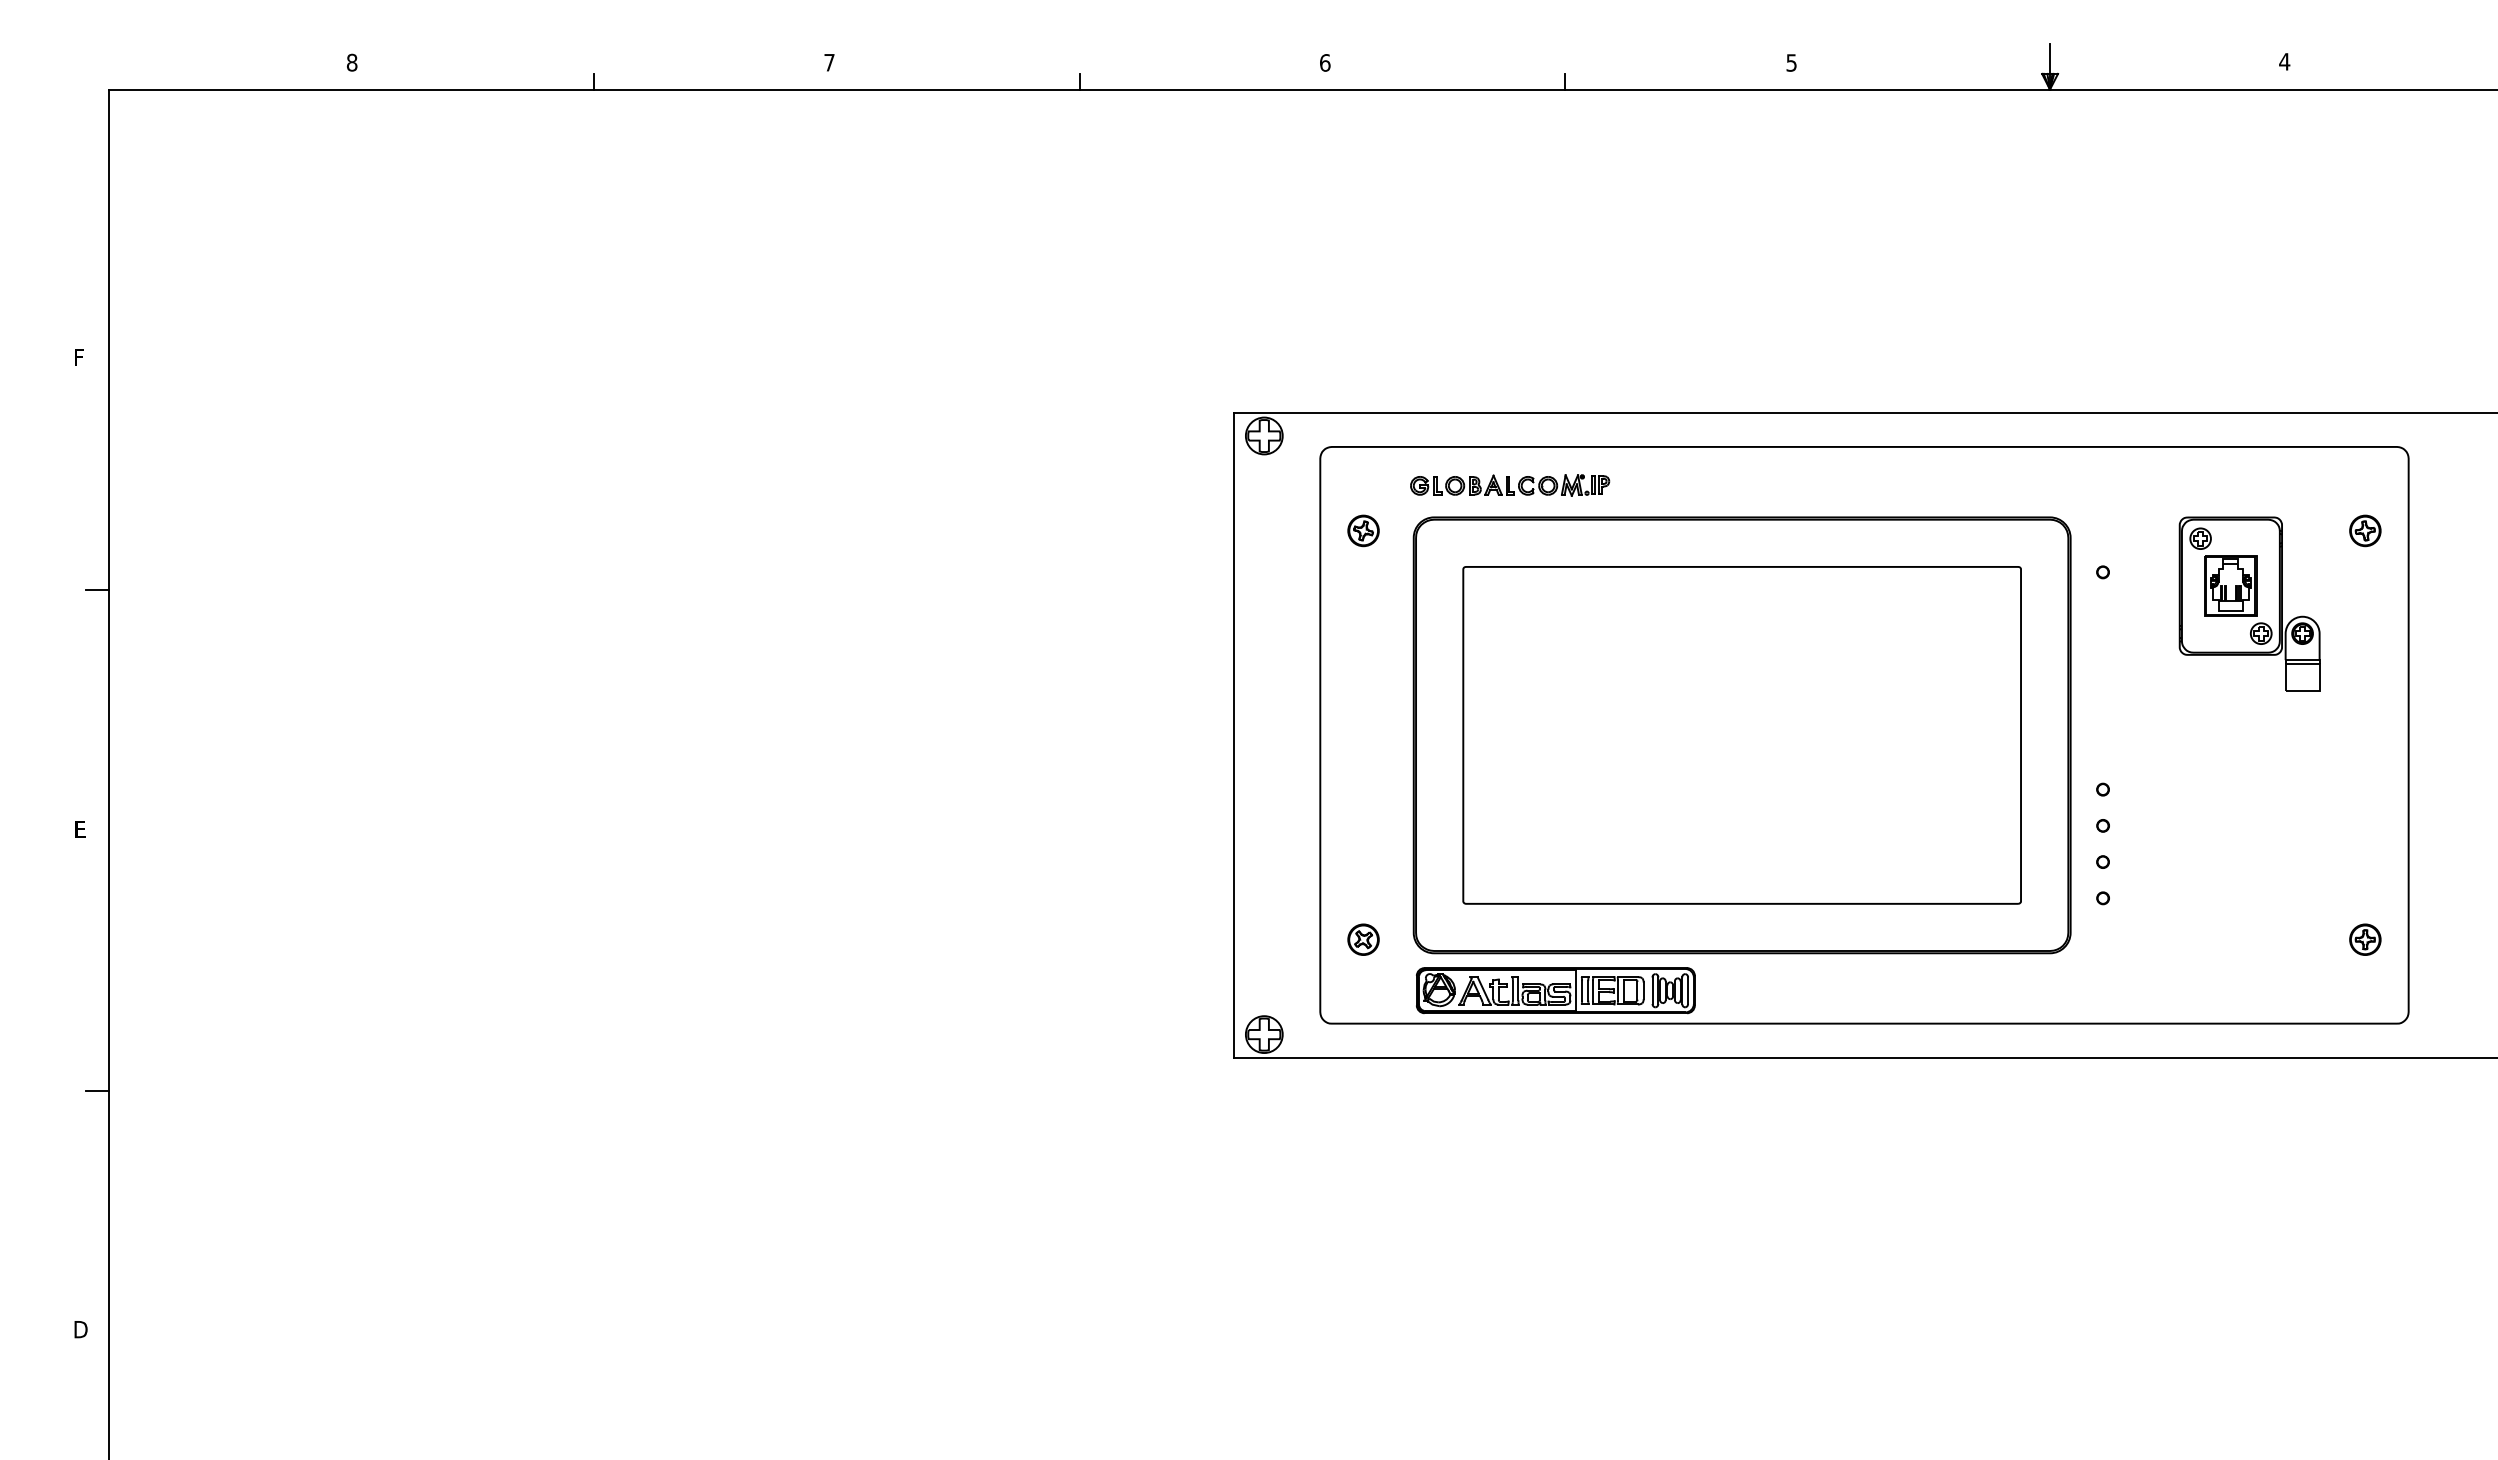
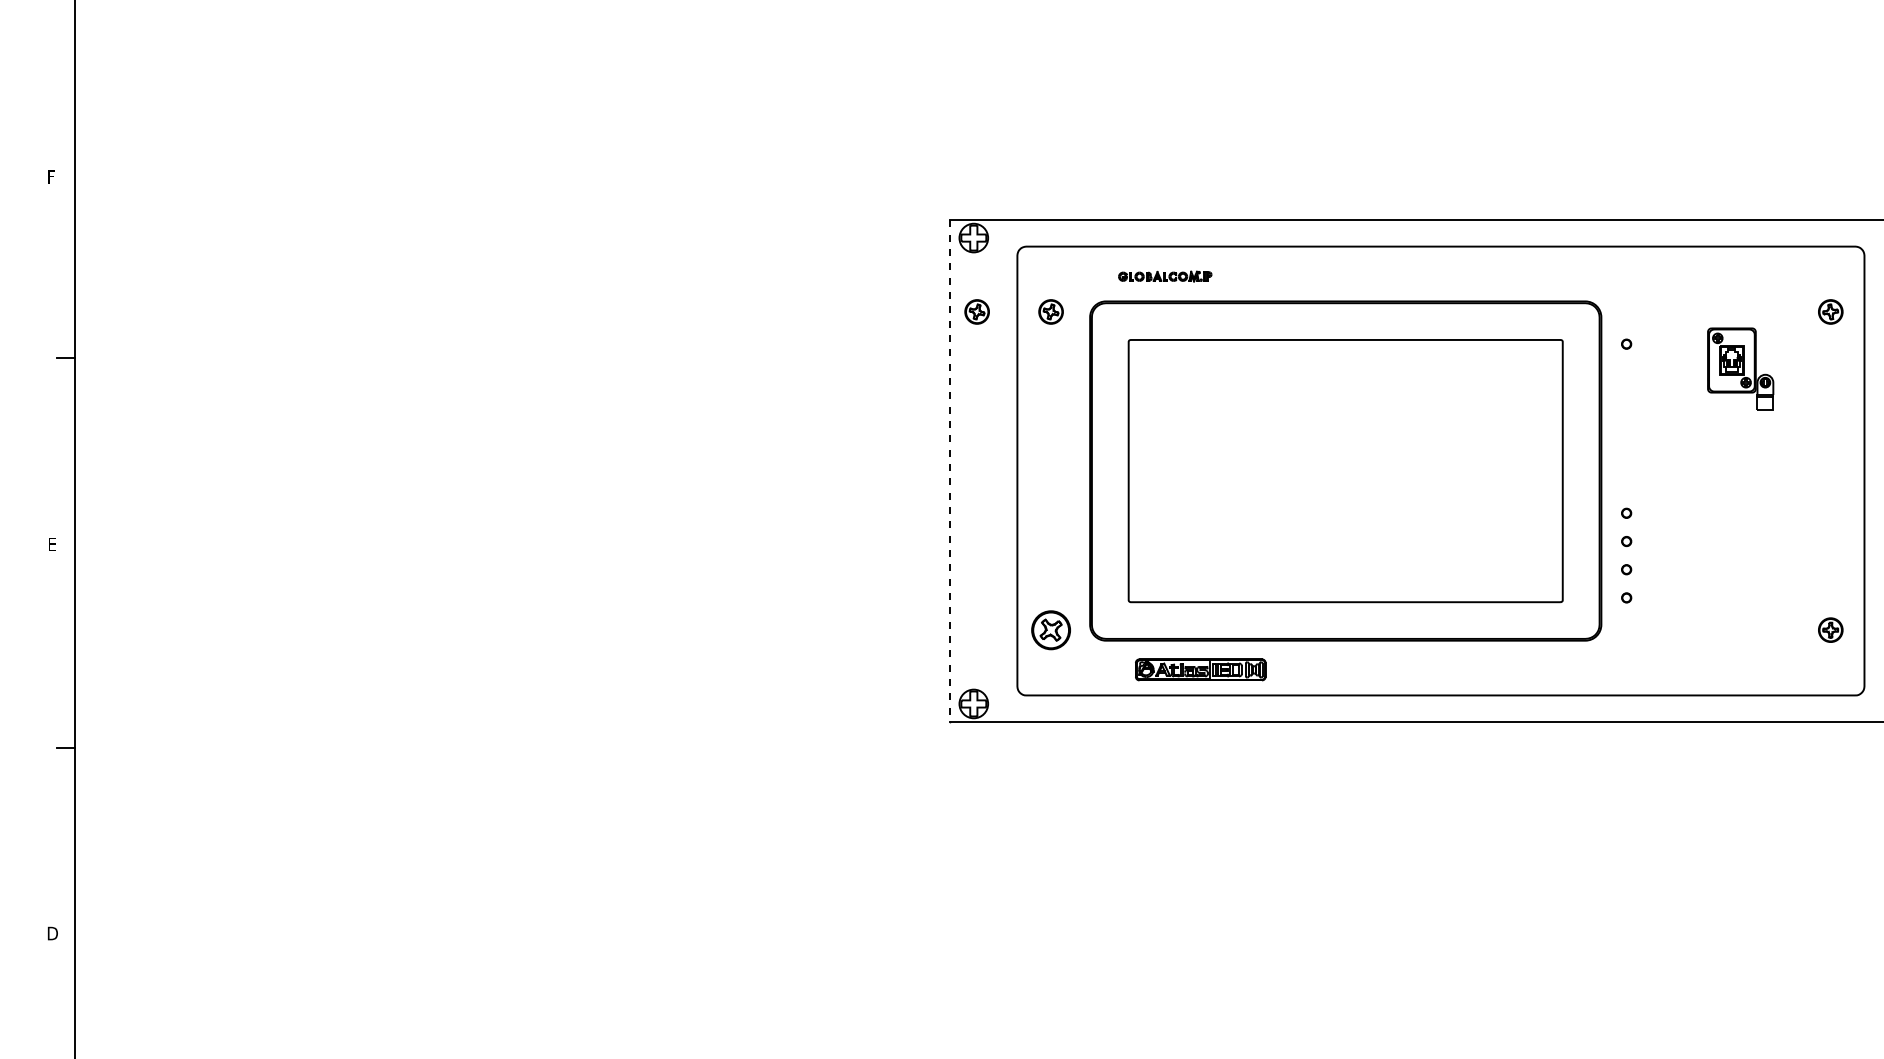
part: (1510, 485) -> (1165, 276), size x0.6
part: (1268, 530) -> (977, 311), added
part: (2249, 603) -> (1740, 368), size x0.6
line: (1233, 735) -> (949, 471), solid -> dashed
part: (1363, 939) -> (1051, 629), size x1.6
part: (1555, 990) -> (1200, 669), size x0.6

